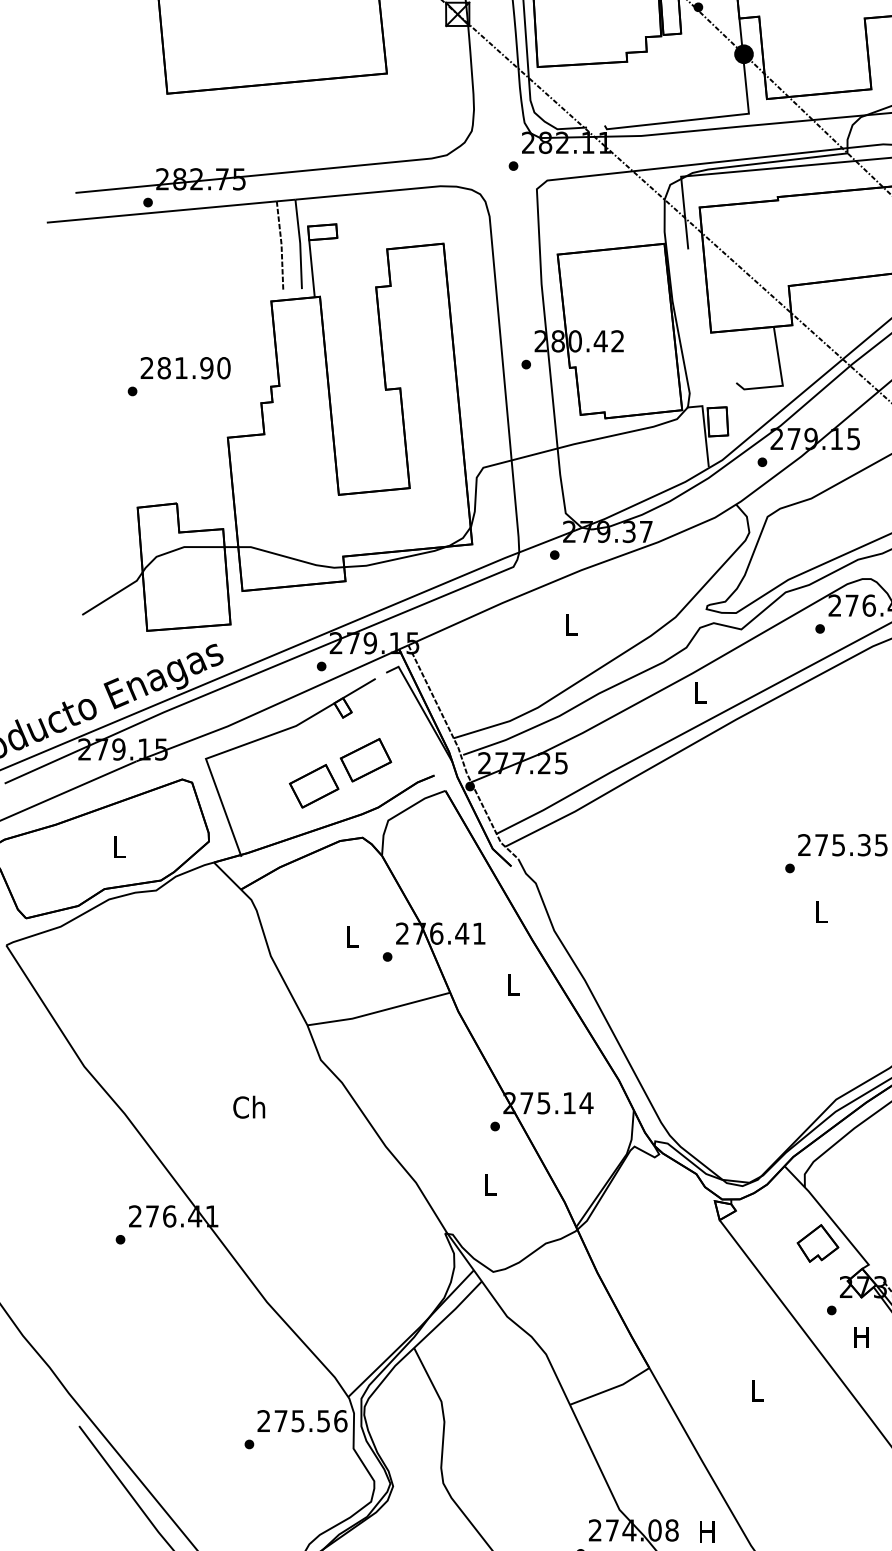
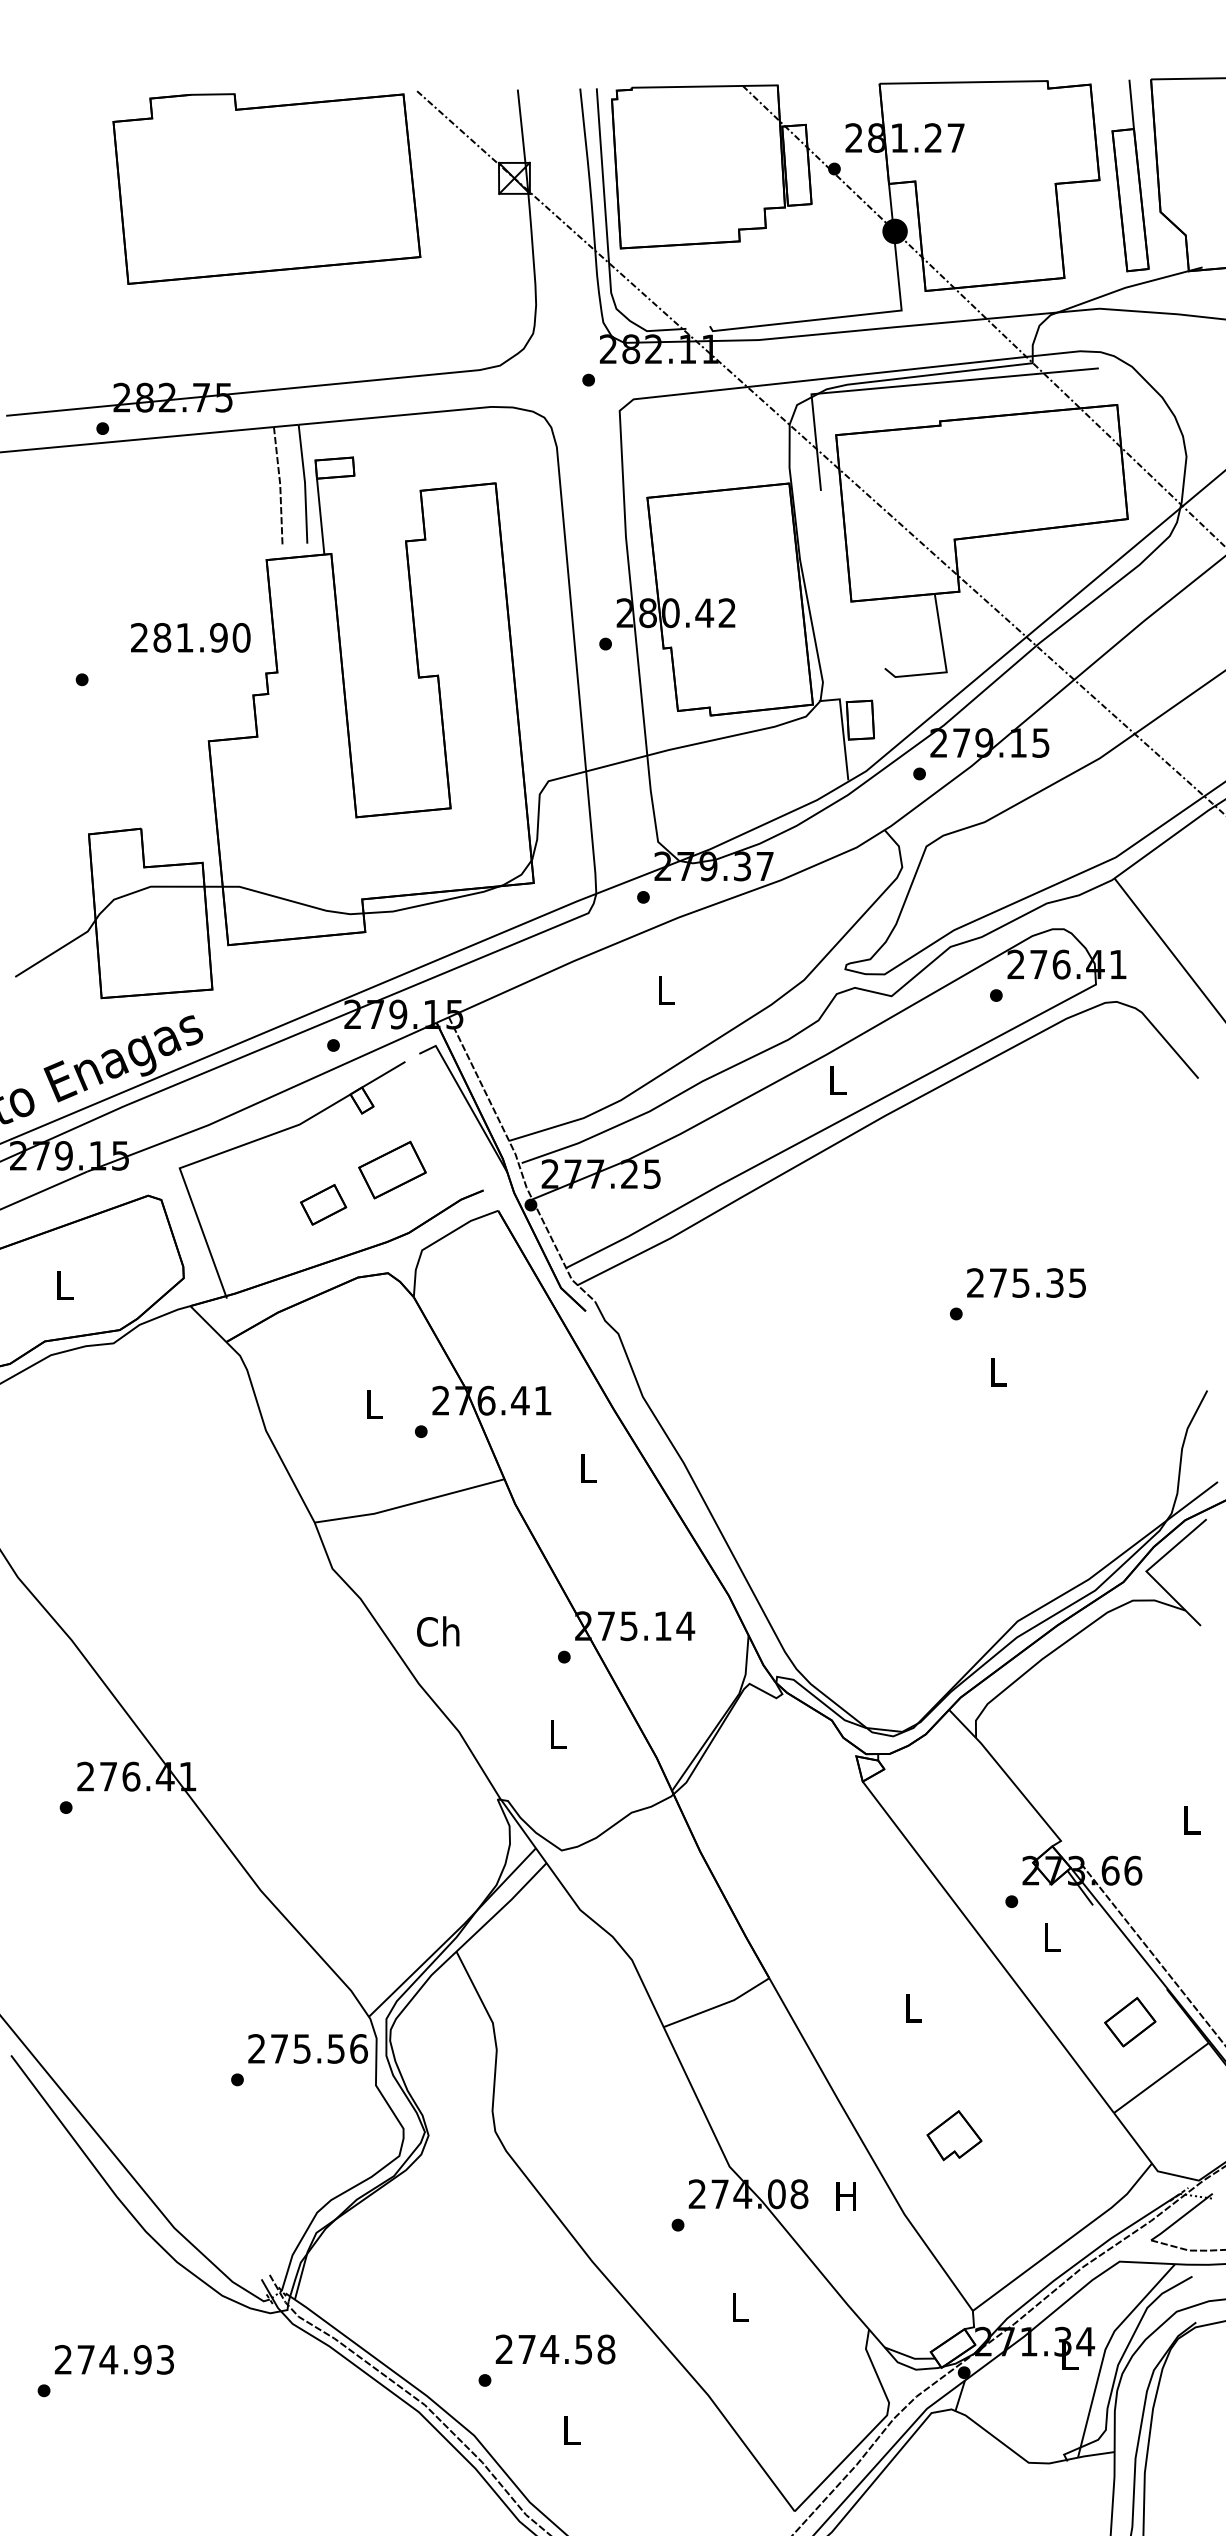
text: (185, 367) -> (190, 637), moved
part: (314, 786) -> (323, 1204), size x0.7
text: (249, 1107) -> (438, 1631), moved
part: (818, 1243) -> (954, 2135), moved
text: (860, 1337) -> (1050, 1937), H -> L

